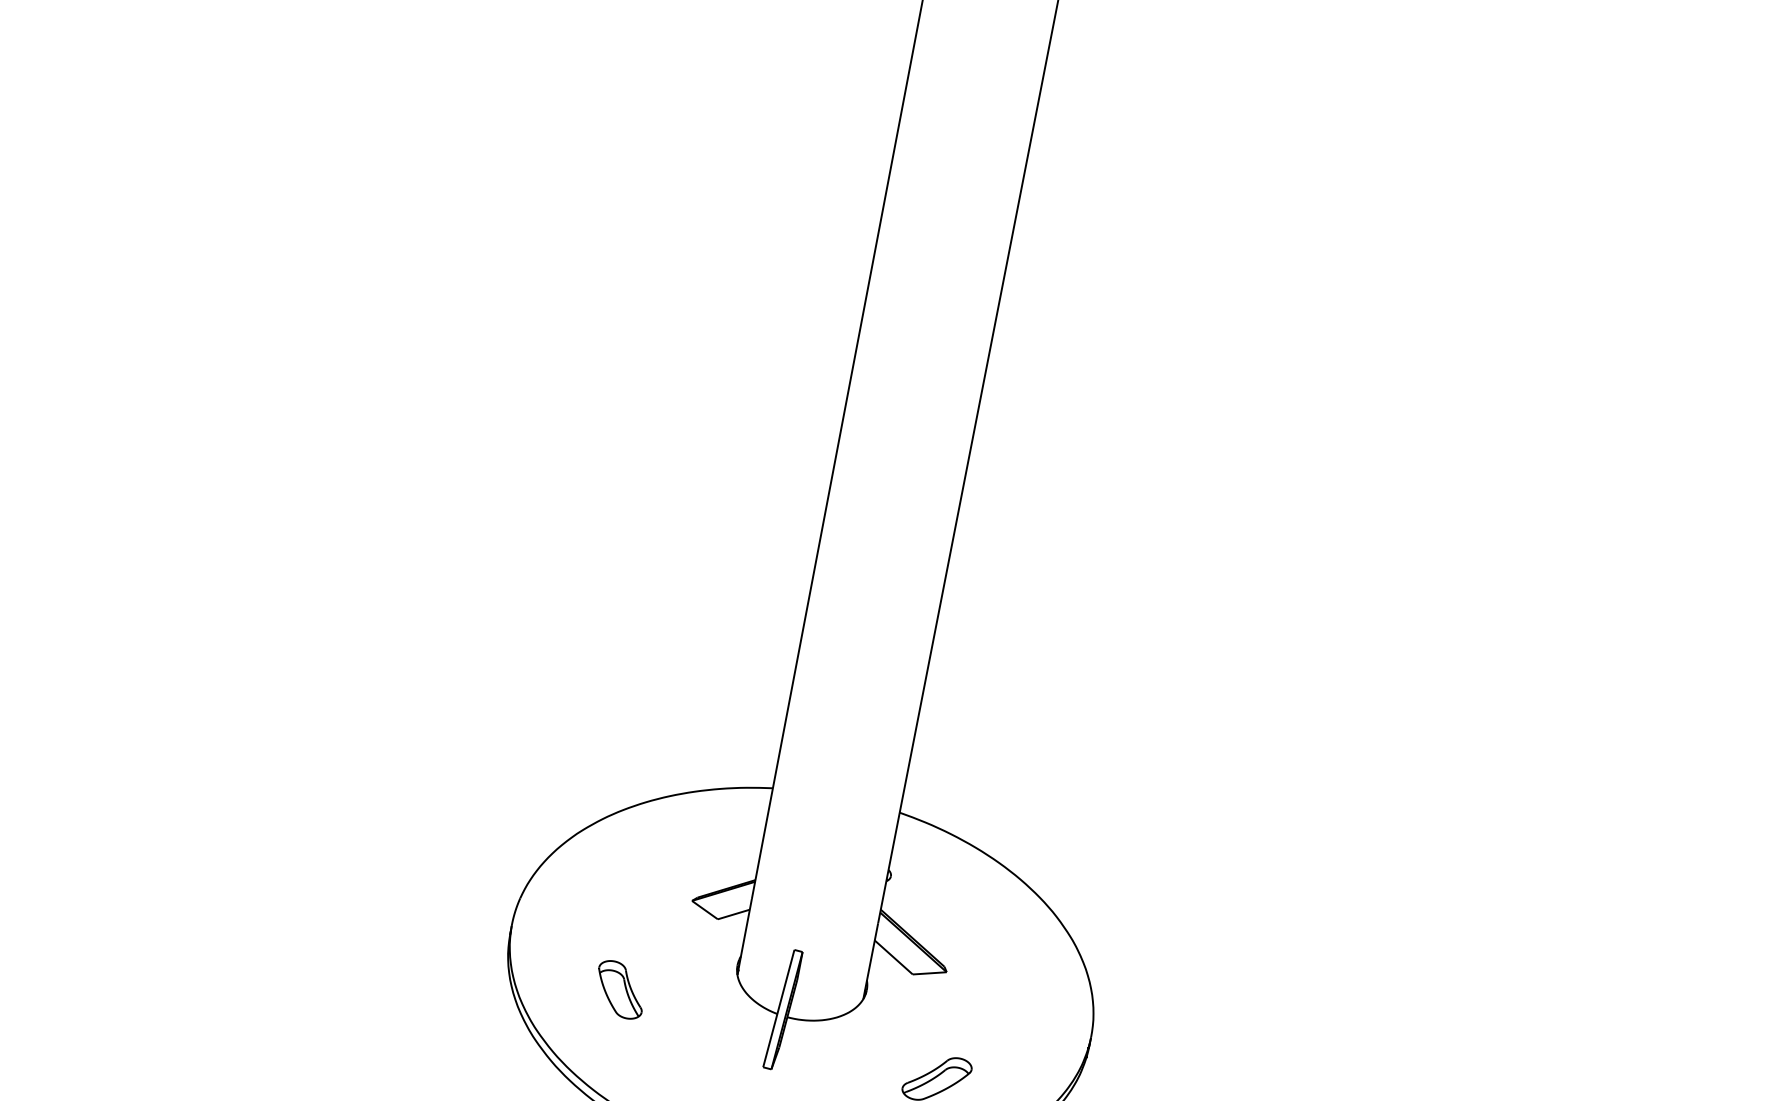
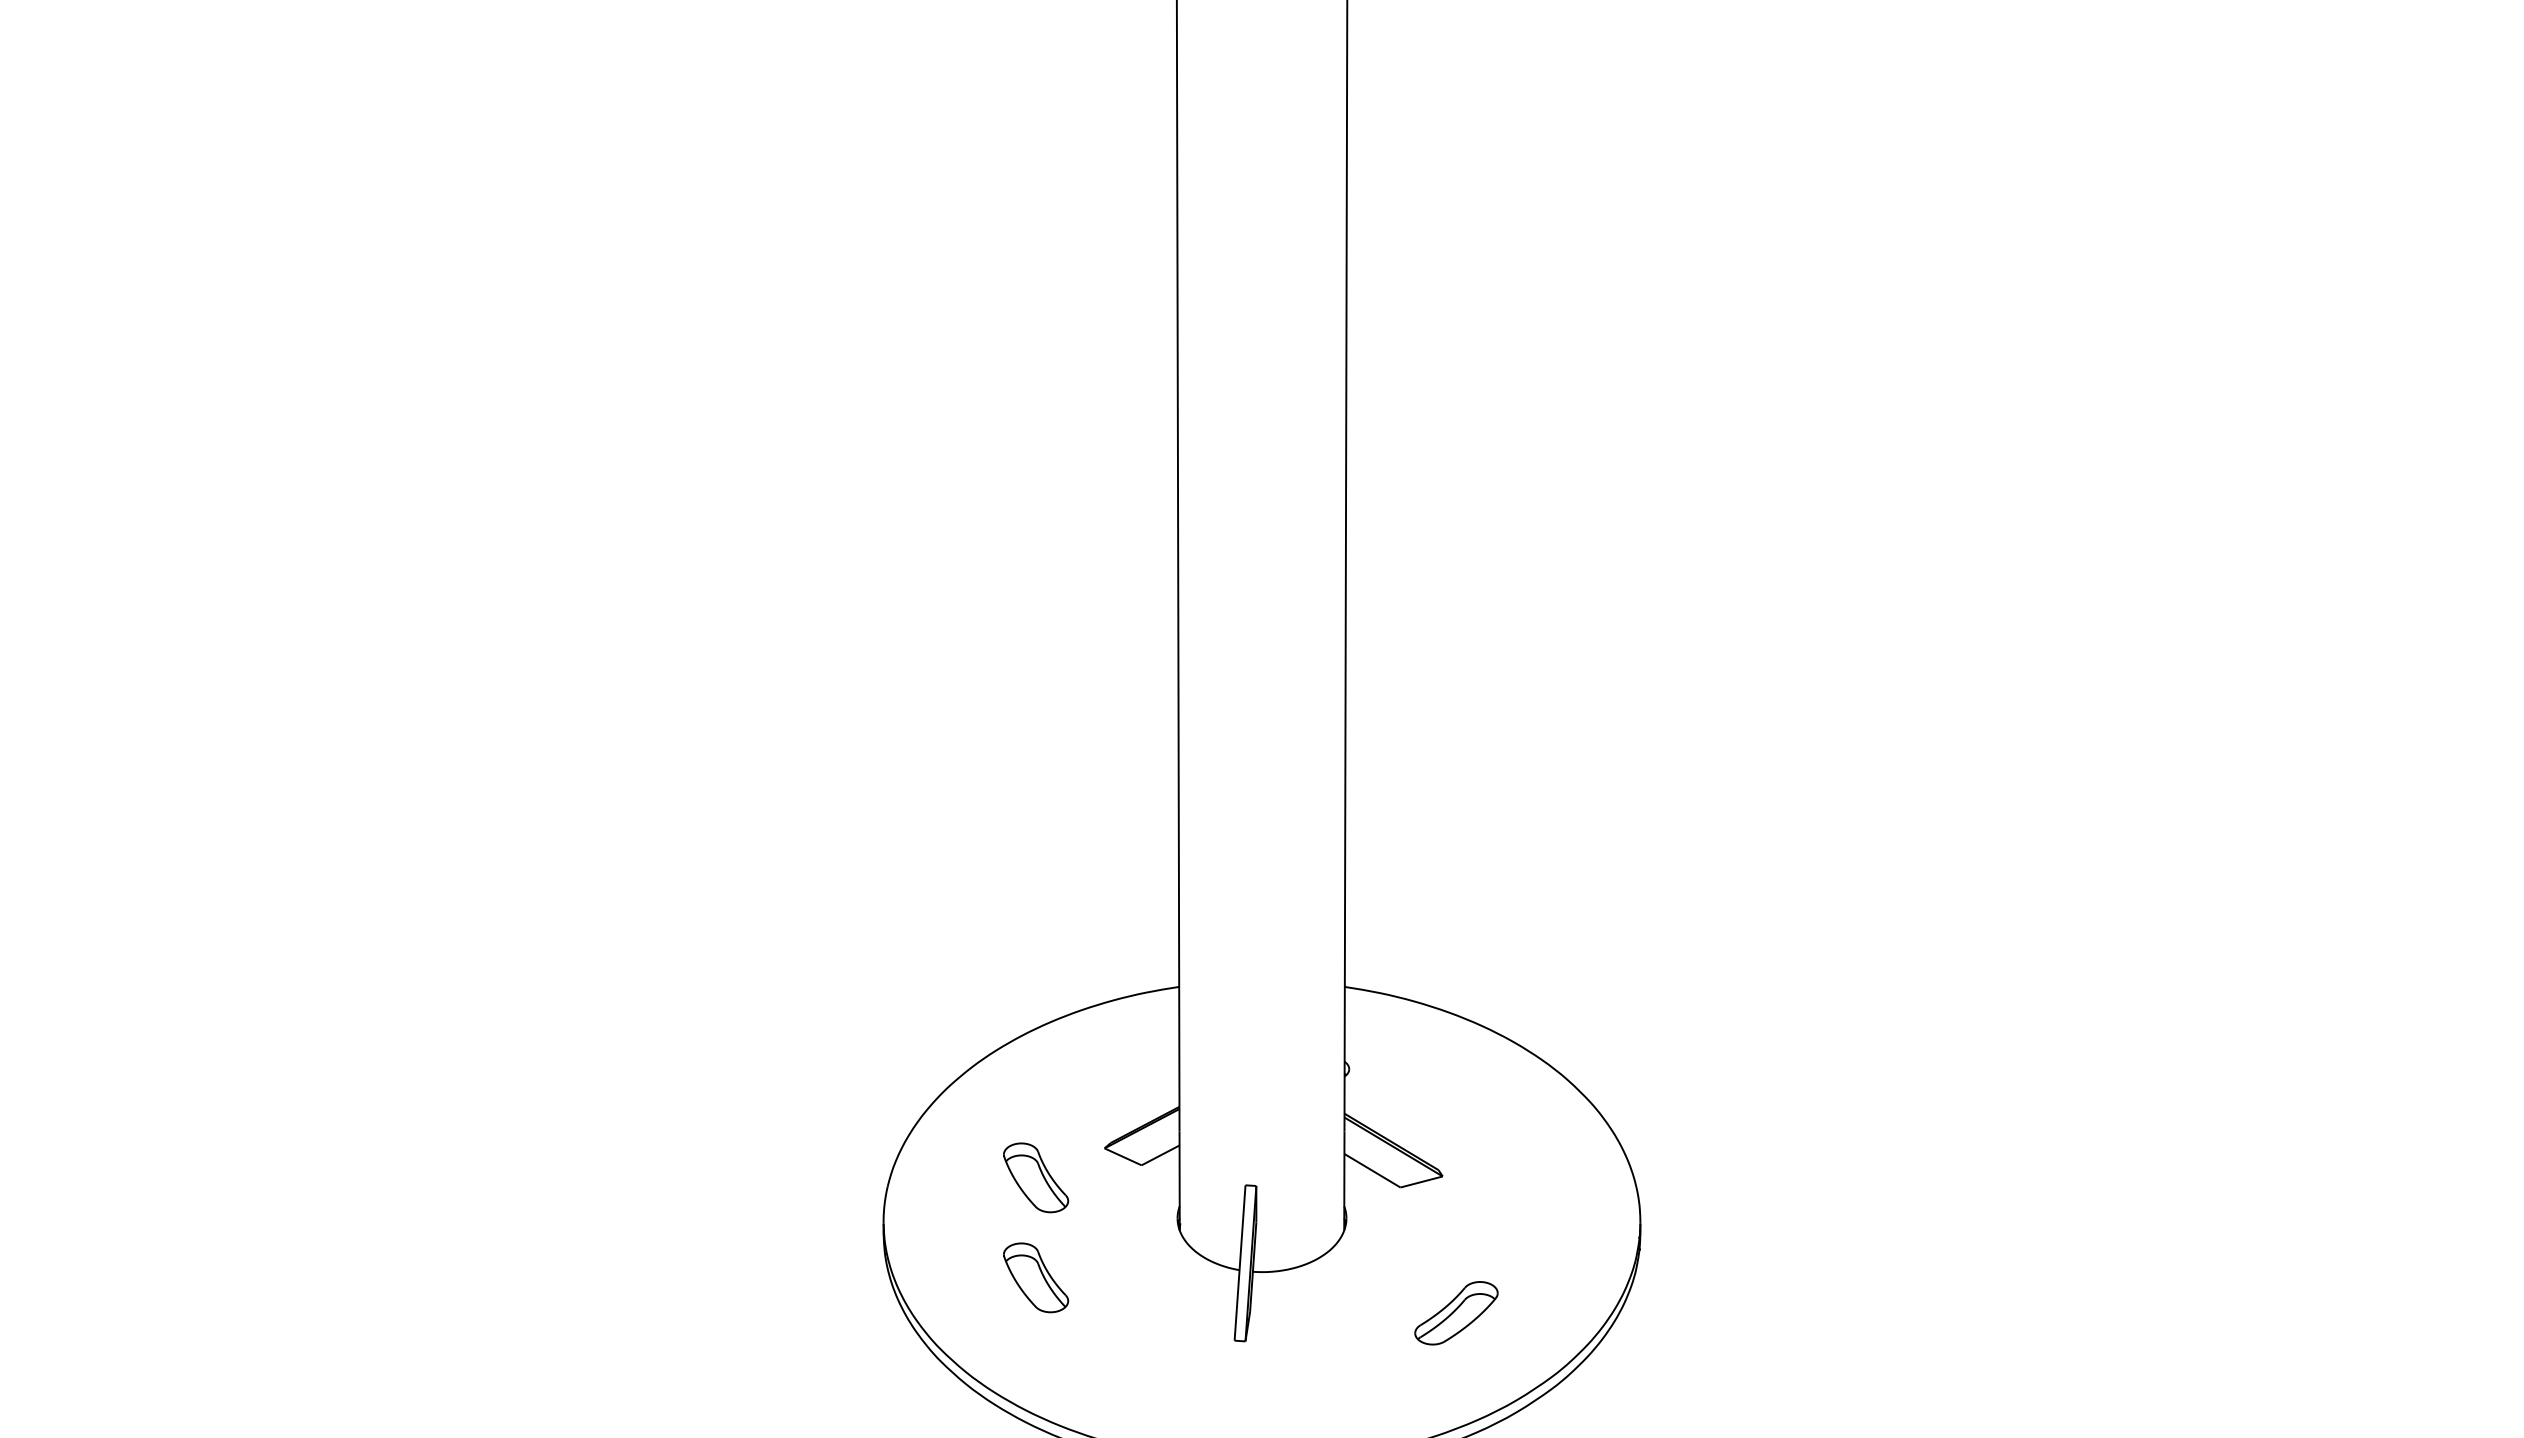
part: (635, 913) -> (1036, 1177), added

